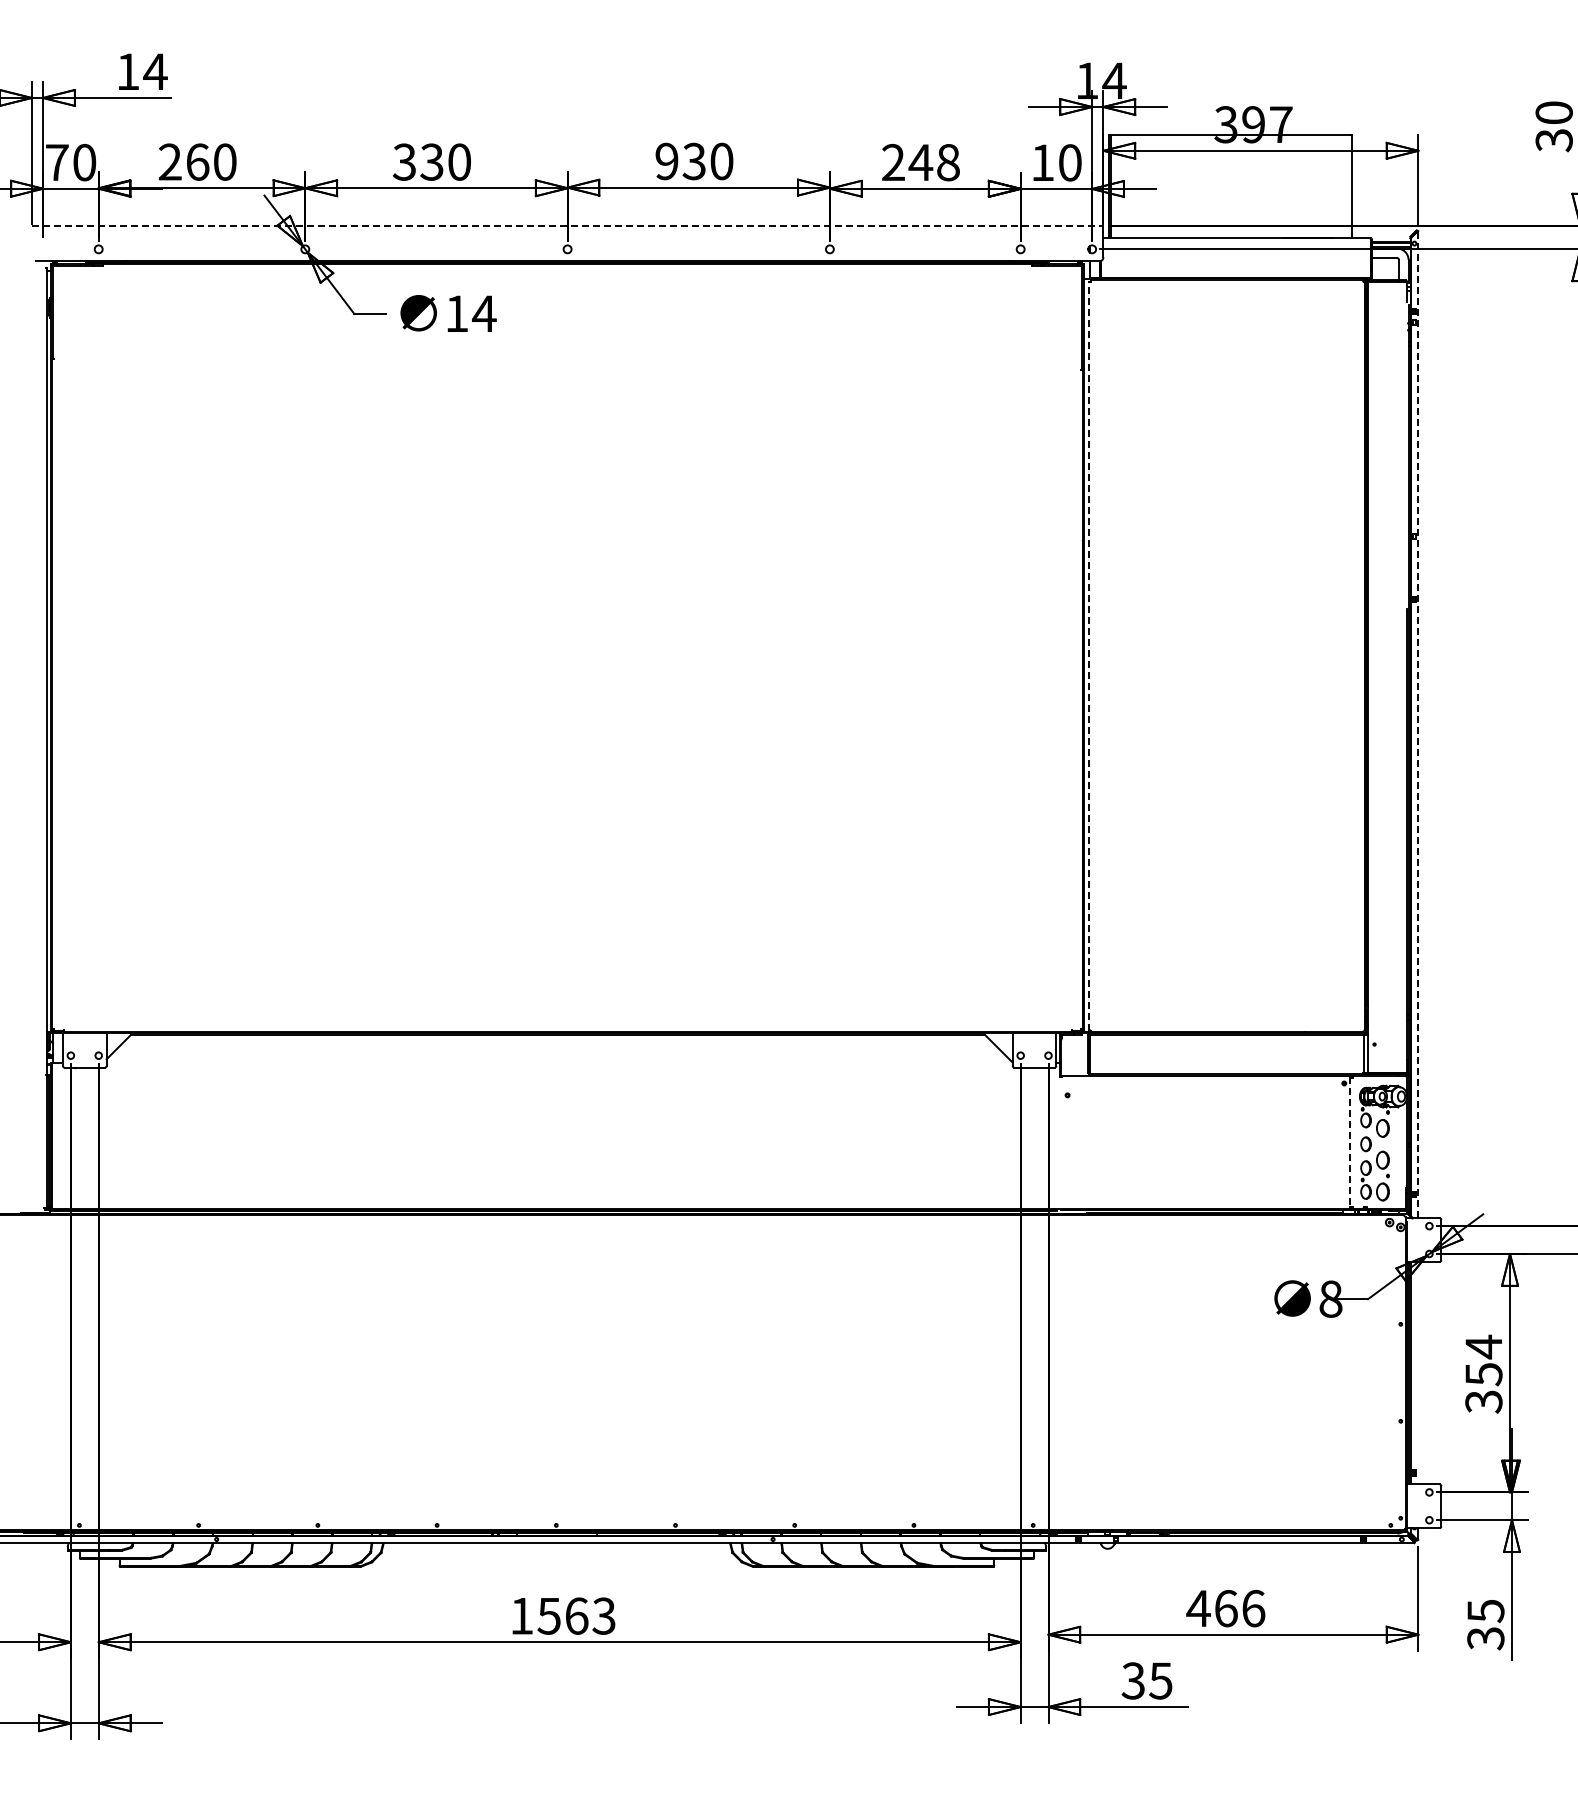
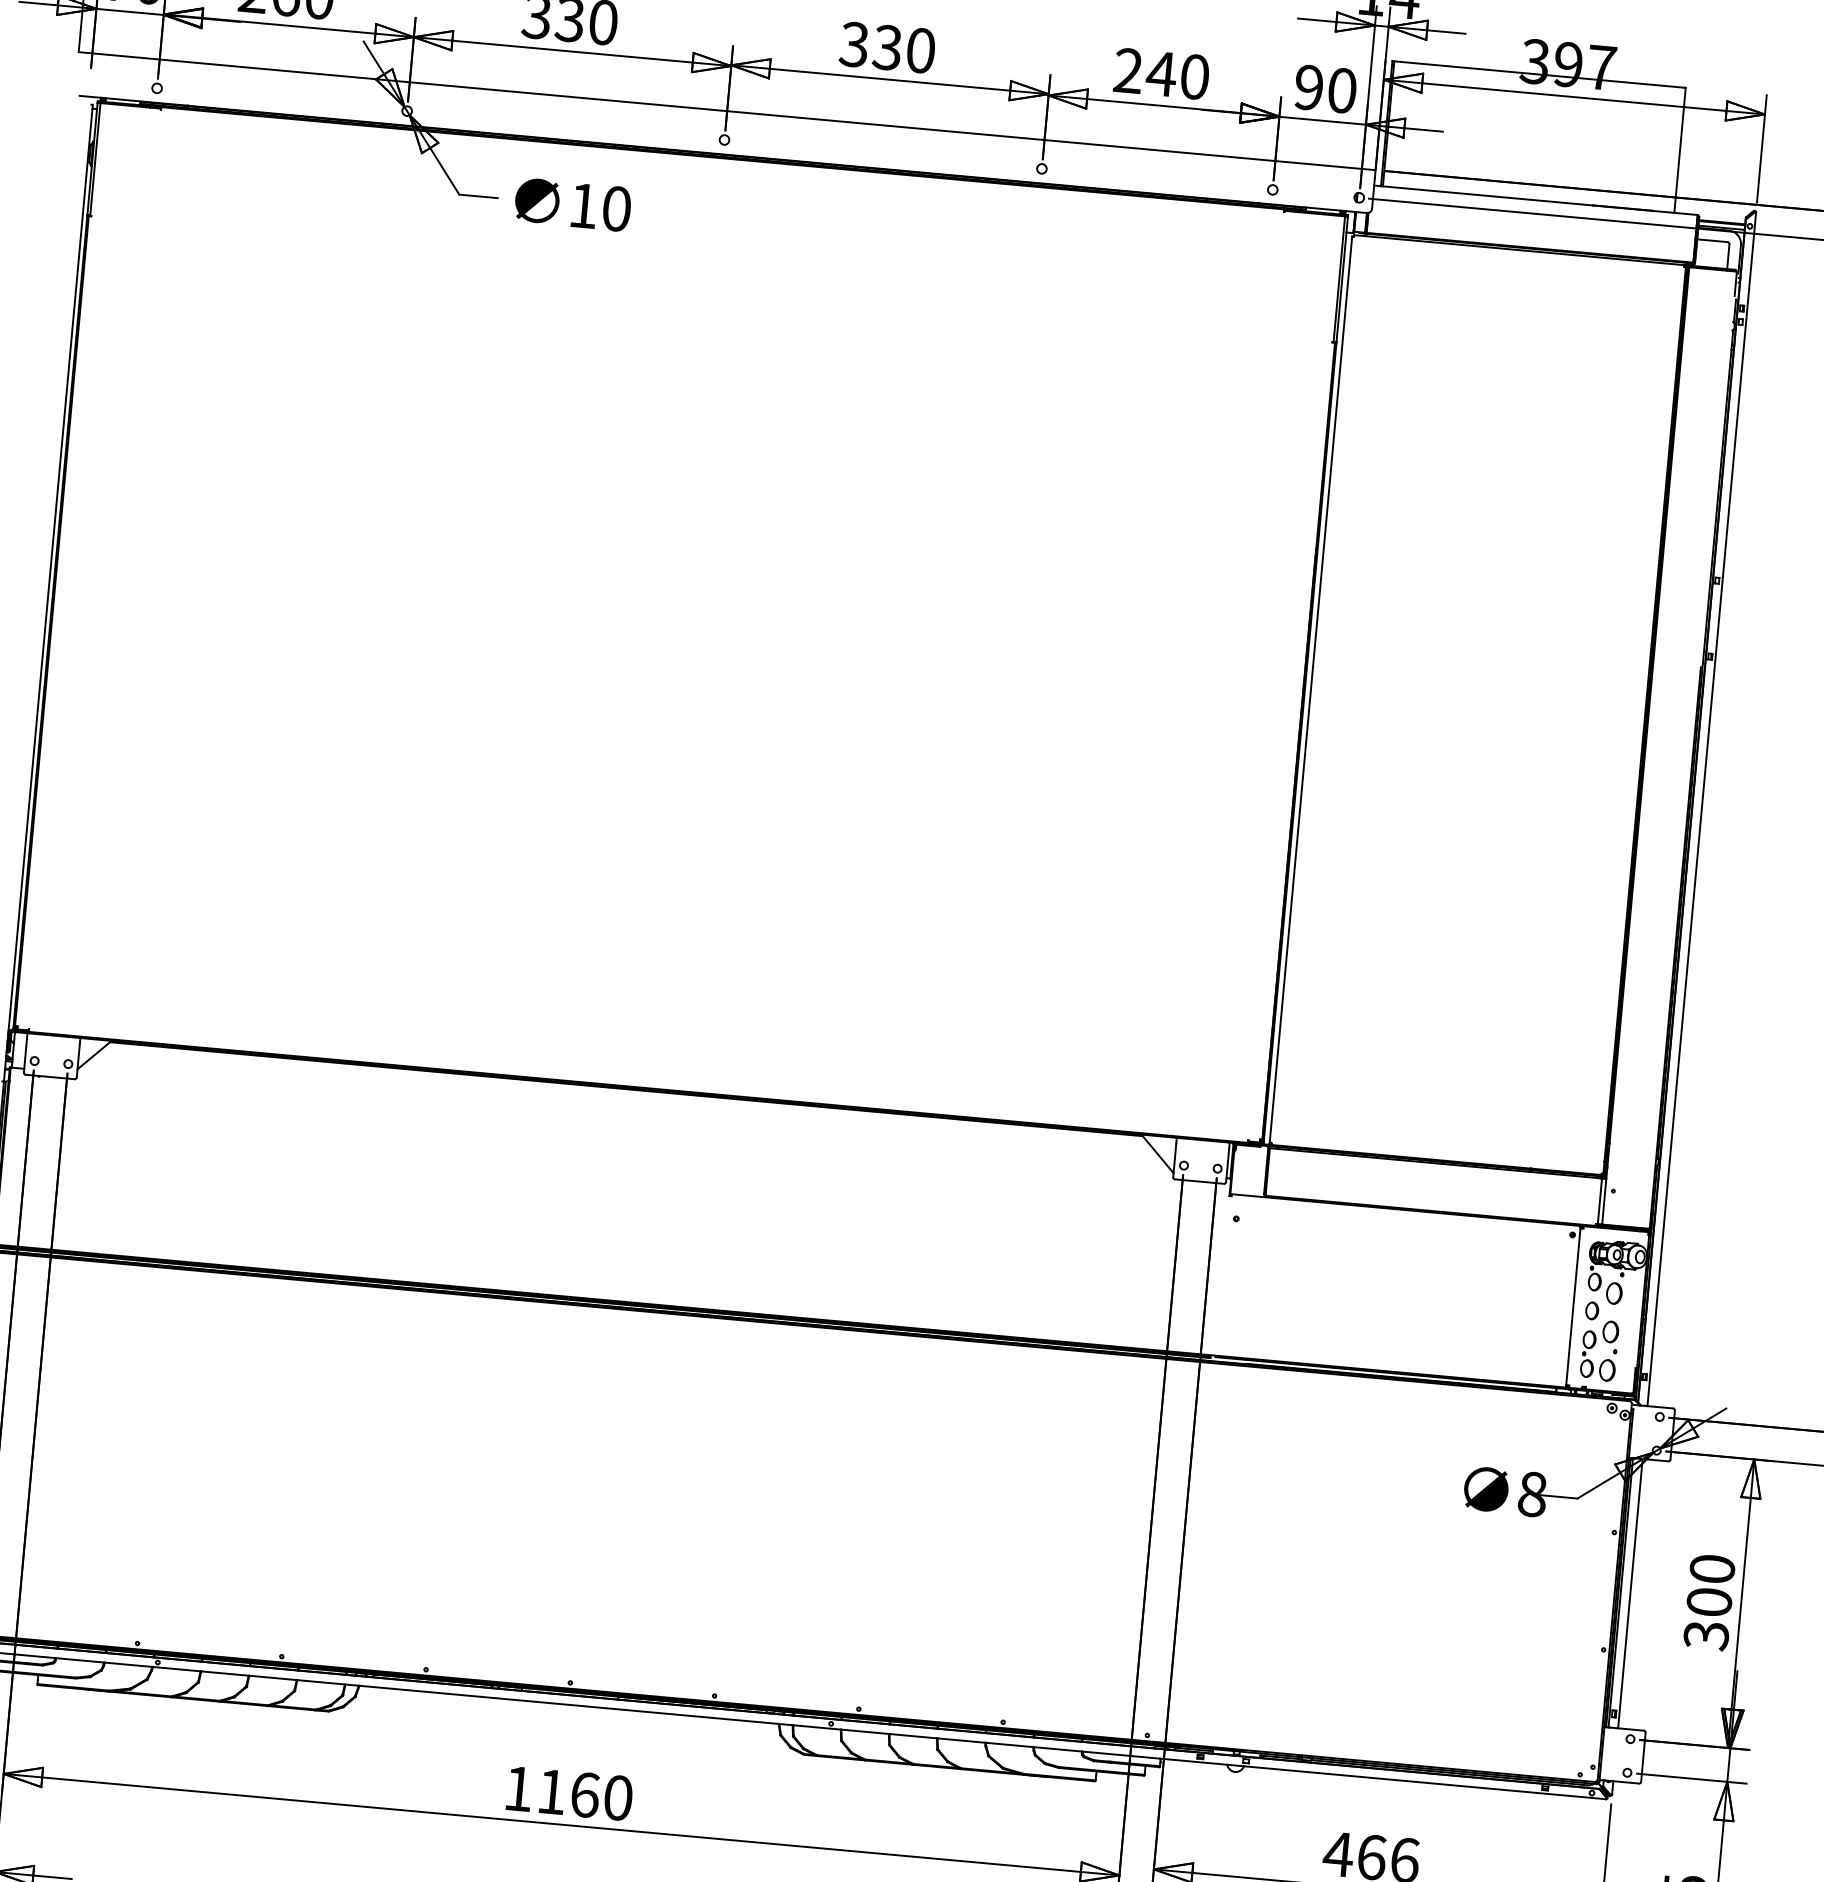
text: (666, 161) -> (853, 44), 930 -> 330
text: (948, 162) -> (1195, 76), 248 -> 240
text: (1042, 162) -> (1308, 87), 10 -> 90
line: (567, 225) -> (727, 111), dashed -> solid
text: (484, 313) -> (616, 208), 14 -> 10
line: (1089, 656) -> (1311, 690), dashed -> solid
line: (1418, 725) -> (1701, 809), dashed -> solid
line: (1350, 1143) -> (1573, 1308), dashed -> solid
text: (1483, 1360) -> (1710, 1585), 354 -> 300
line: (1418, 1372) -> (1630, 1592), added
text: (576, 1615) -> (584, 1794), 1563 -> 1160

